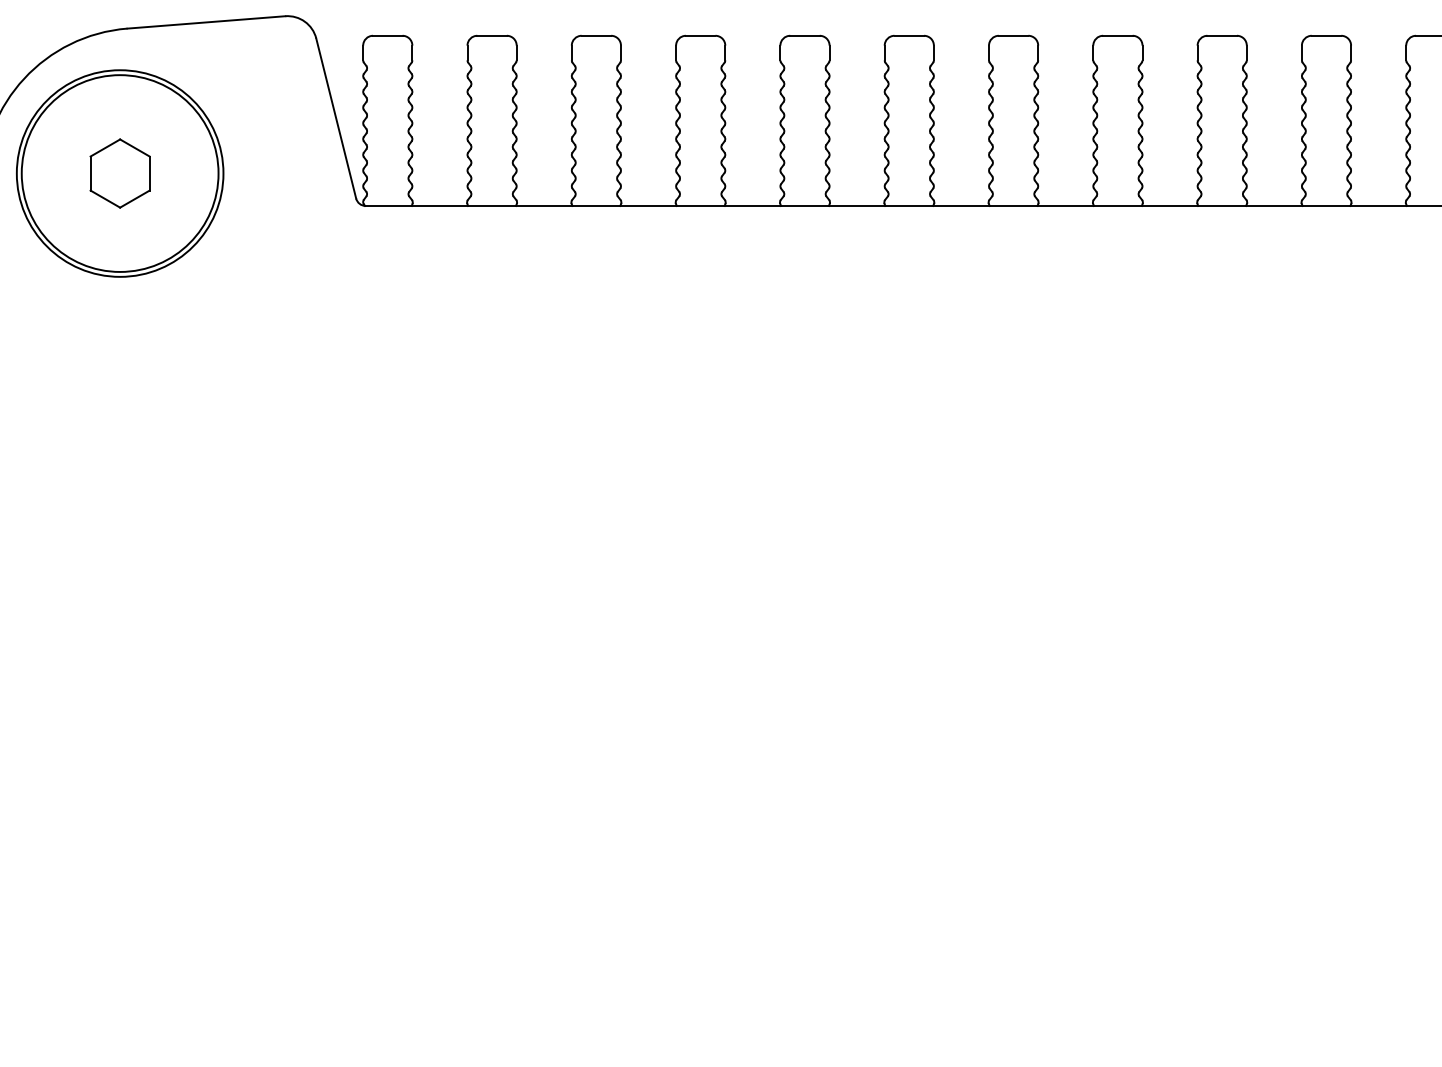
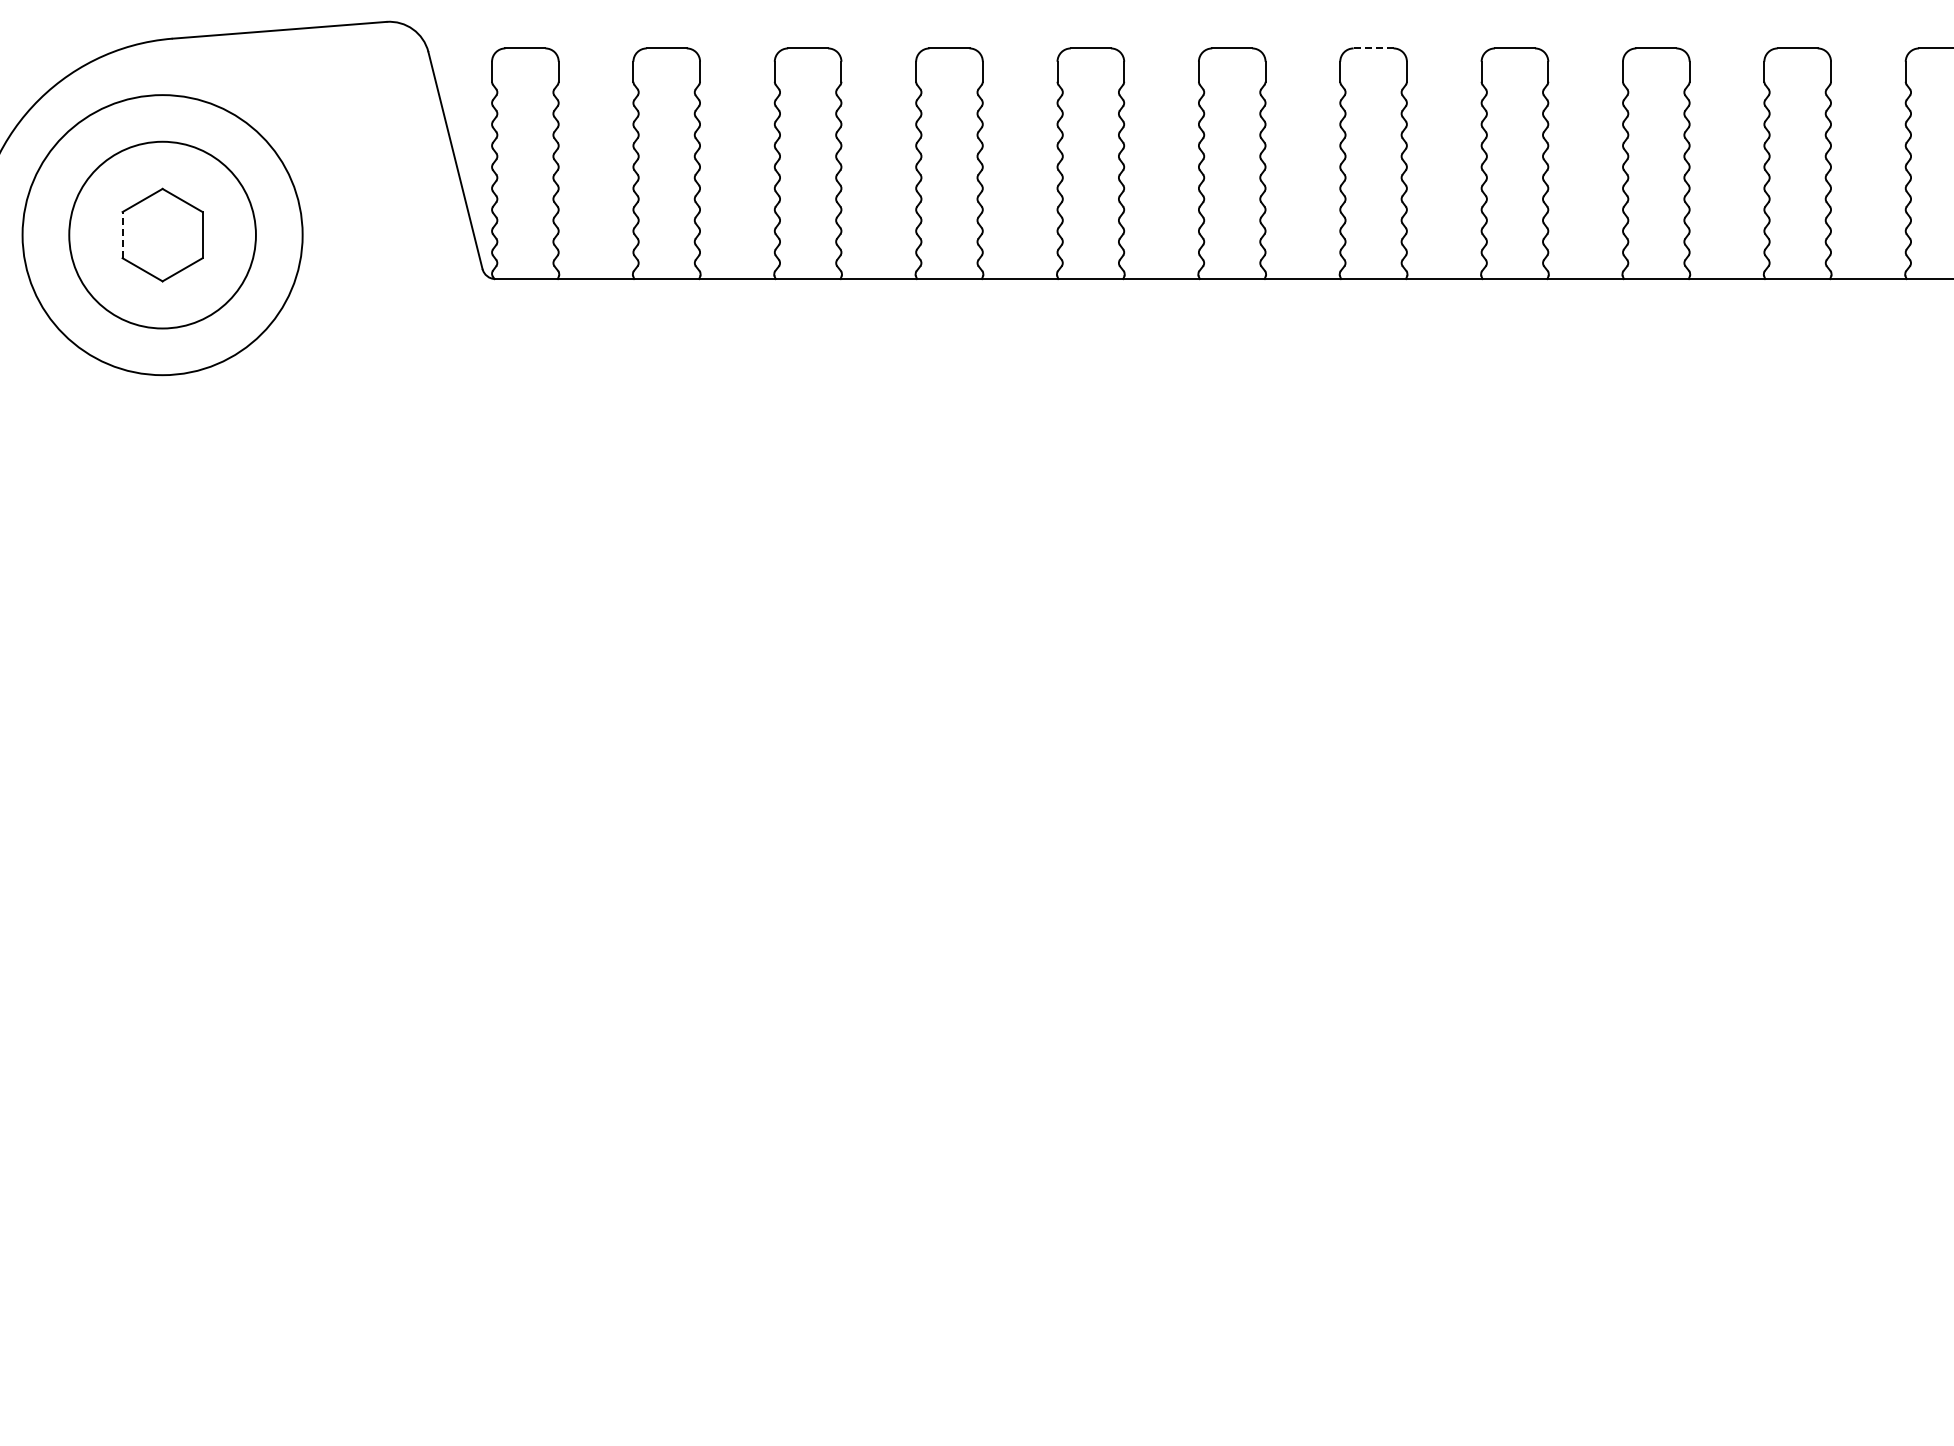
line: (1013, 35) -> (1373, 48), solid -> dashed
line: (90, 173) -> (122, 234), solid -> dashed
circle: (120, 173) -> (162, 234), size x0.7

